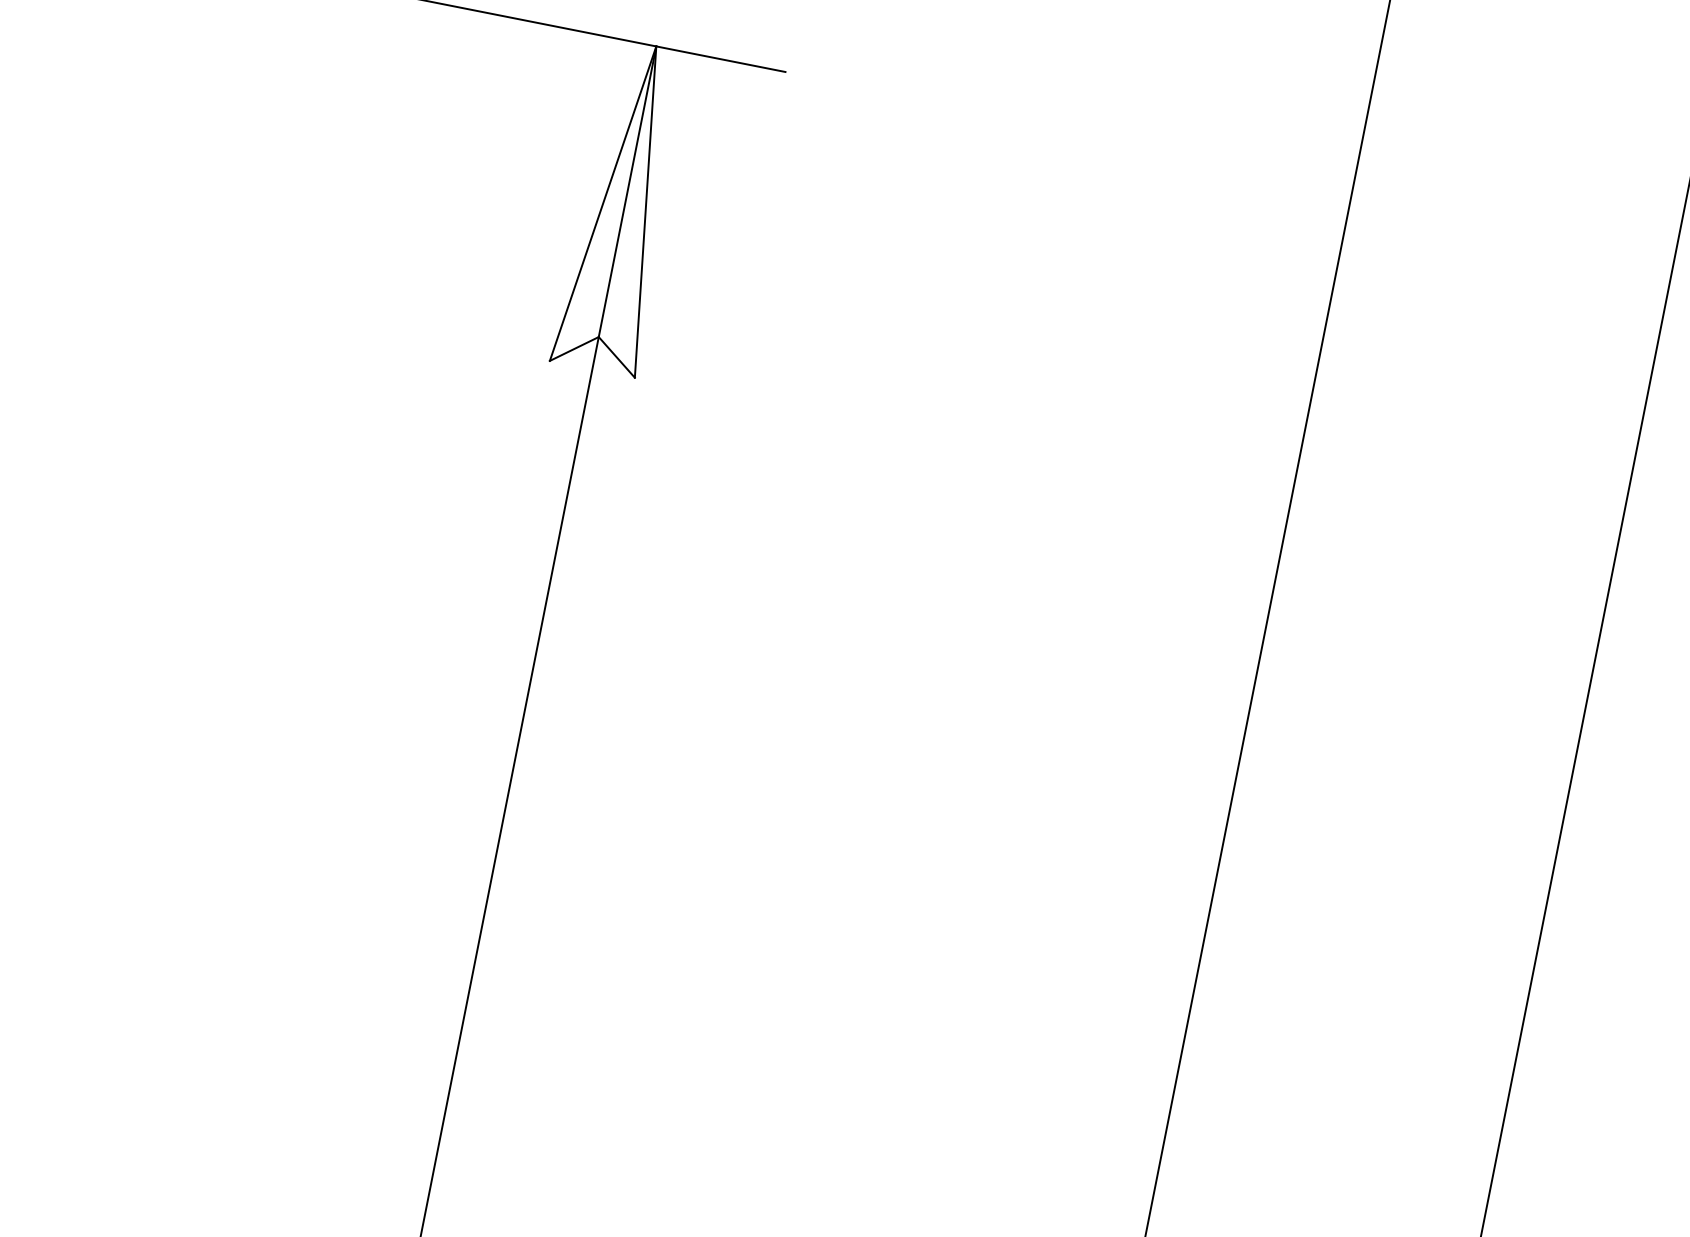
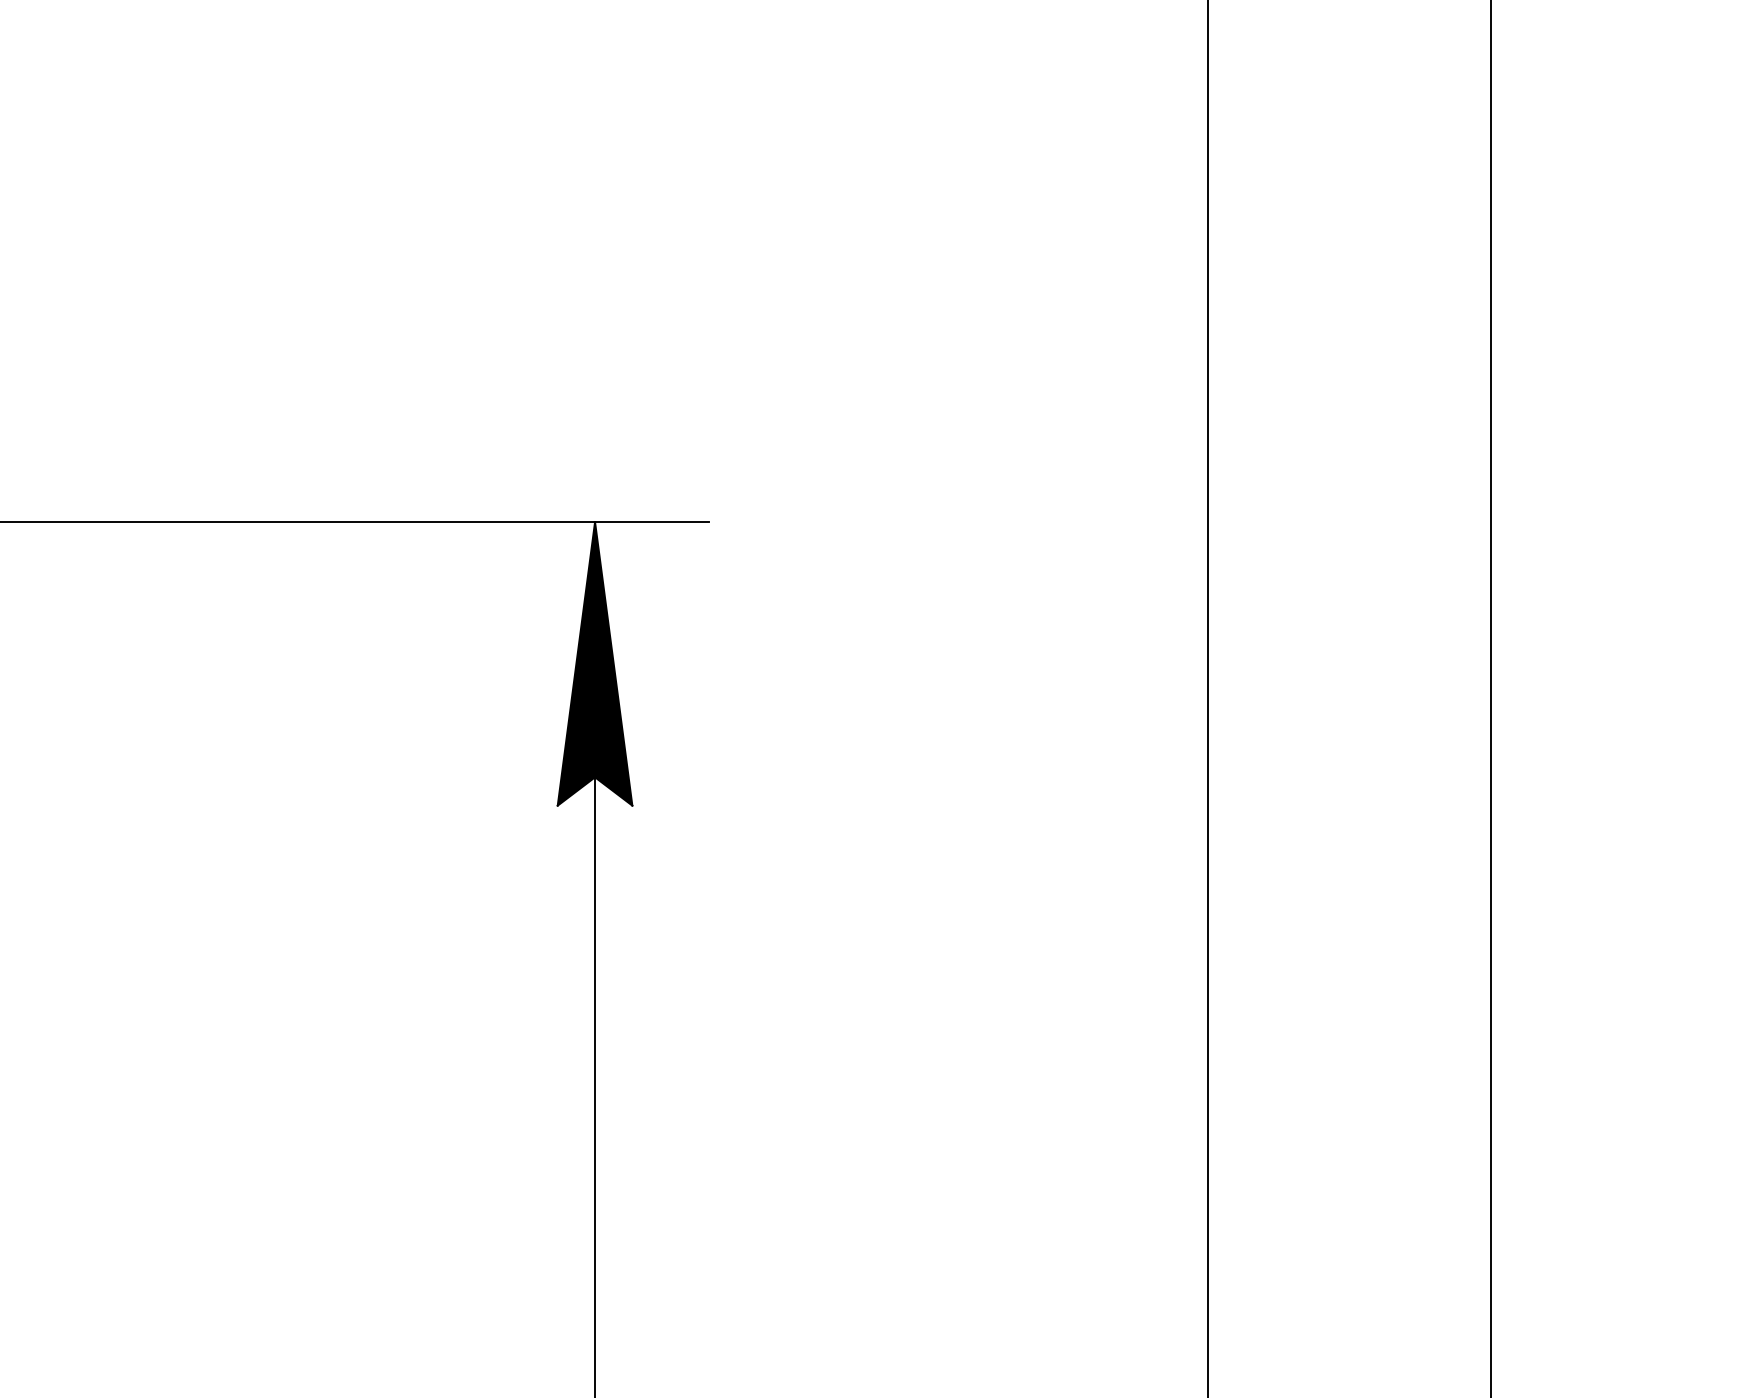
fill: (623, 207) -> (594, 663), added

